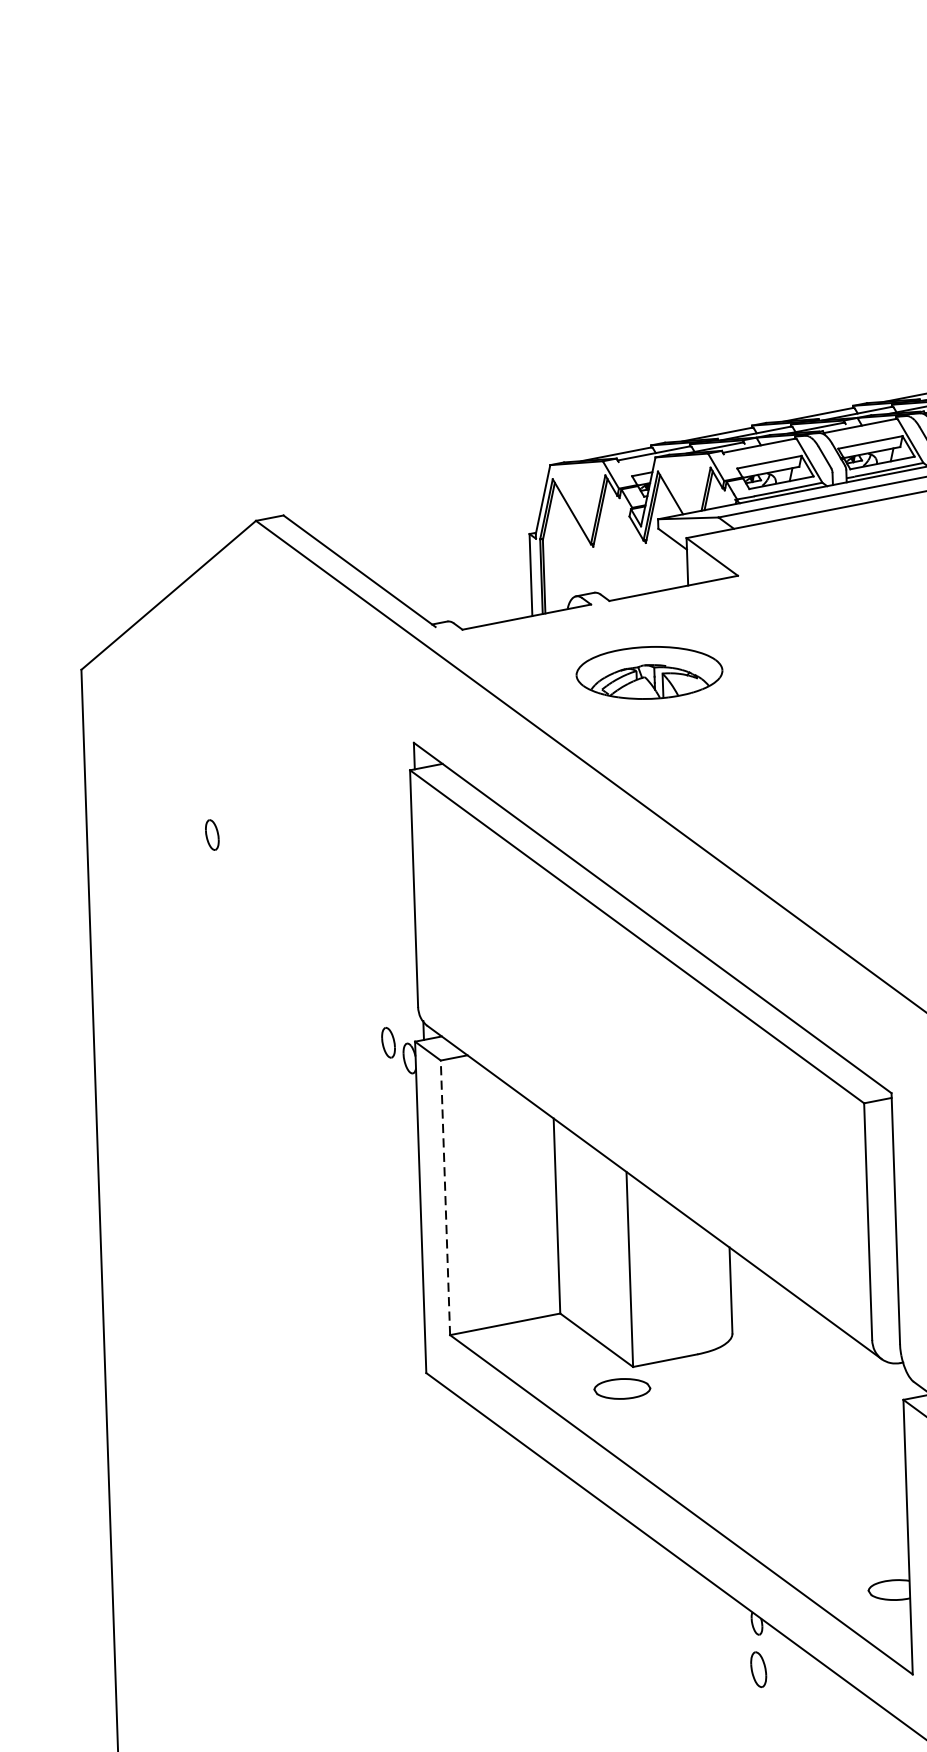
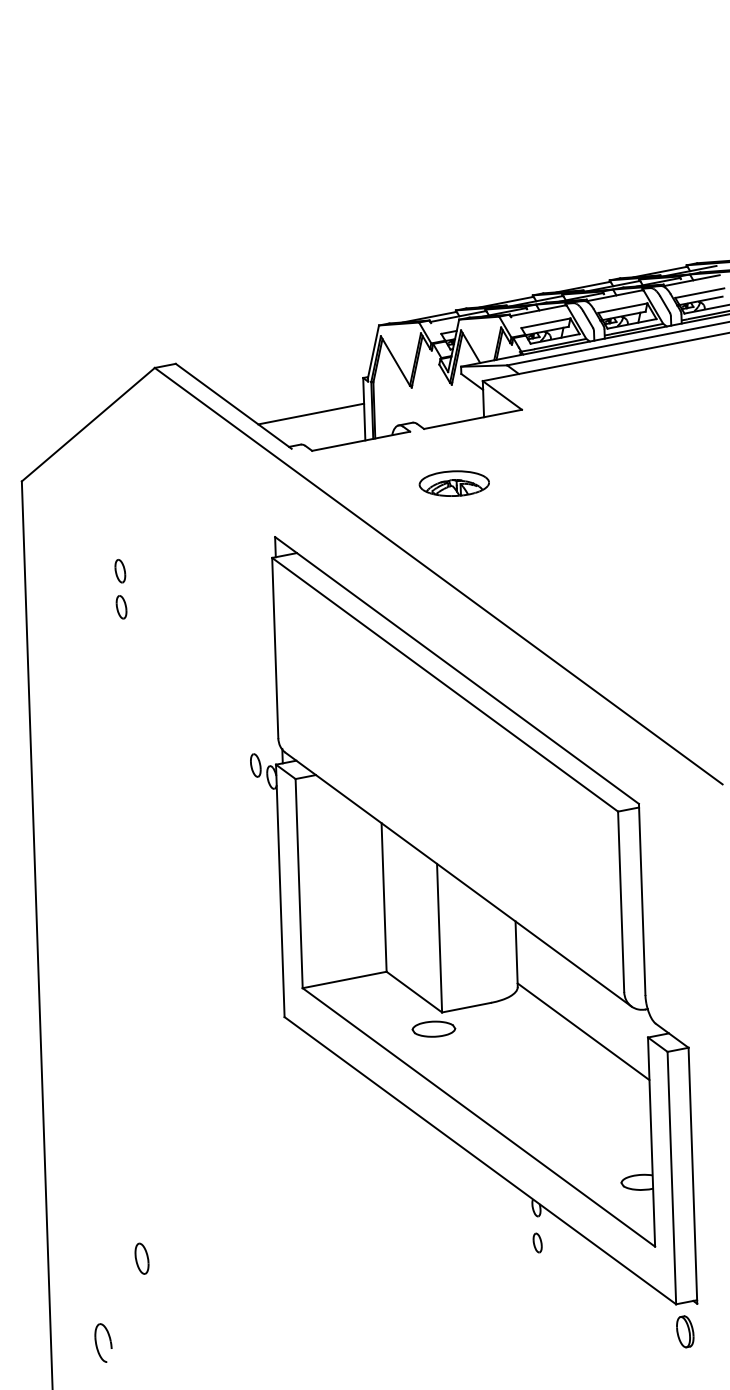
line: (461, 580) -> (311, 413), added
part: (648, 672) -> (453, 483), size x0.62
part: (210, 788) -> (120, 571), added
line: (445, 1197) -> (299, 883), dashed -> solid
line: (818, 1391) -> (583, 1031), added
part: (758, 1668) -> (537, 1242), size x0.71
part: (238, 1689) -> (141, 1258), added

